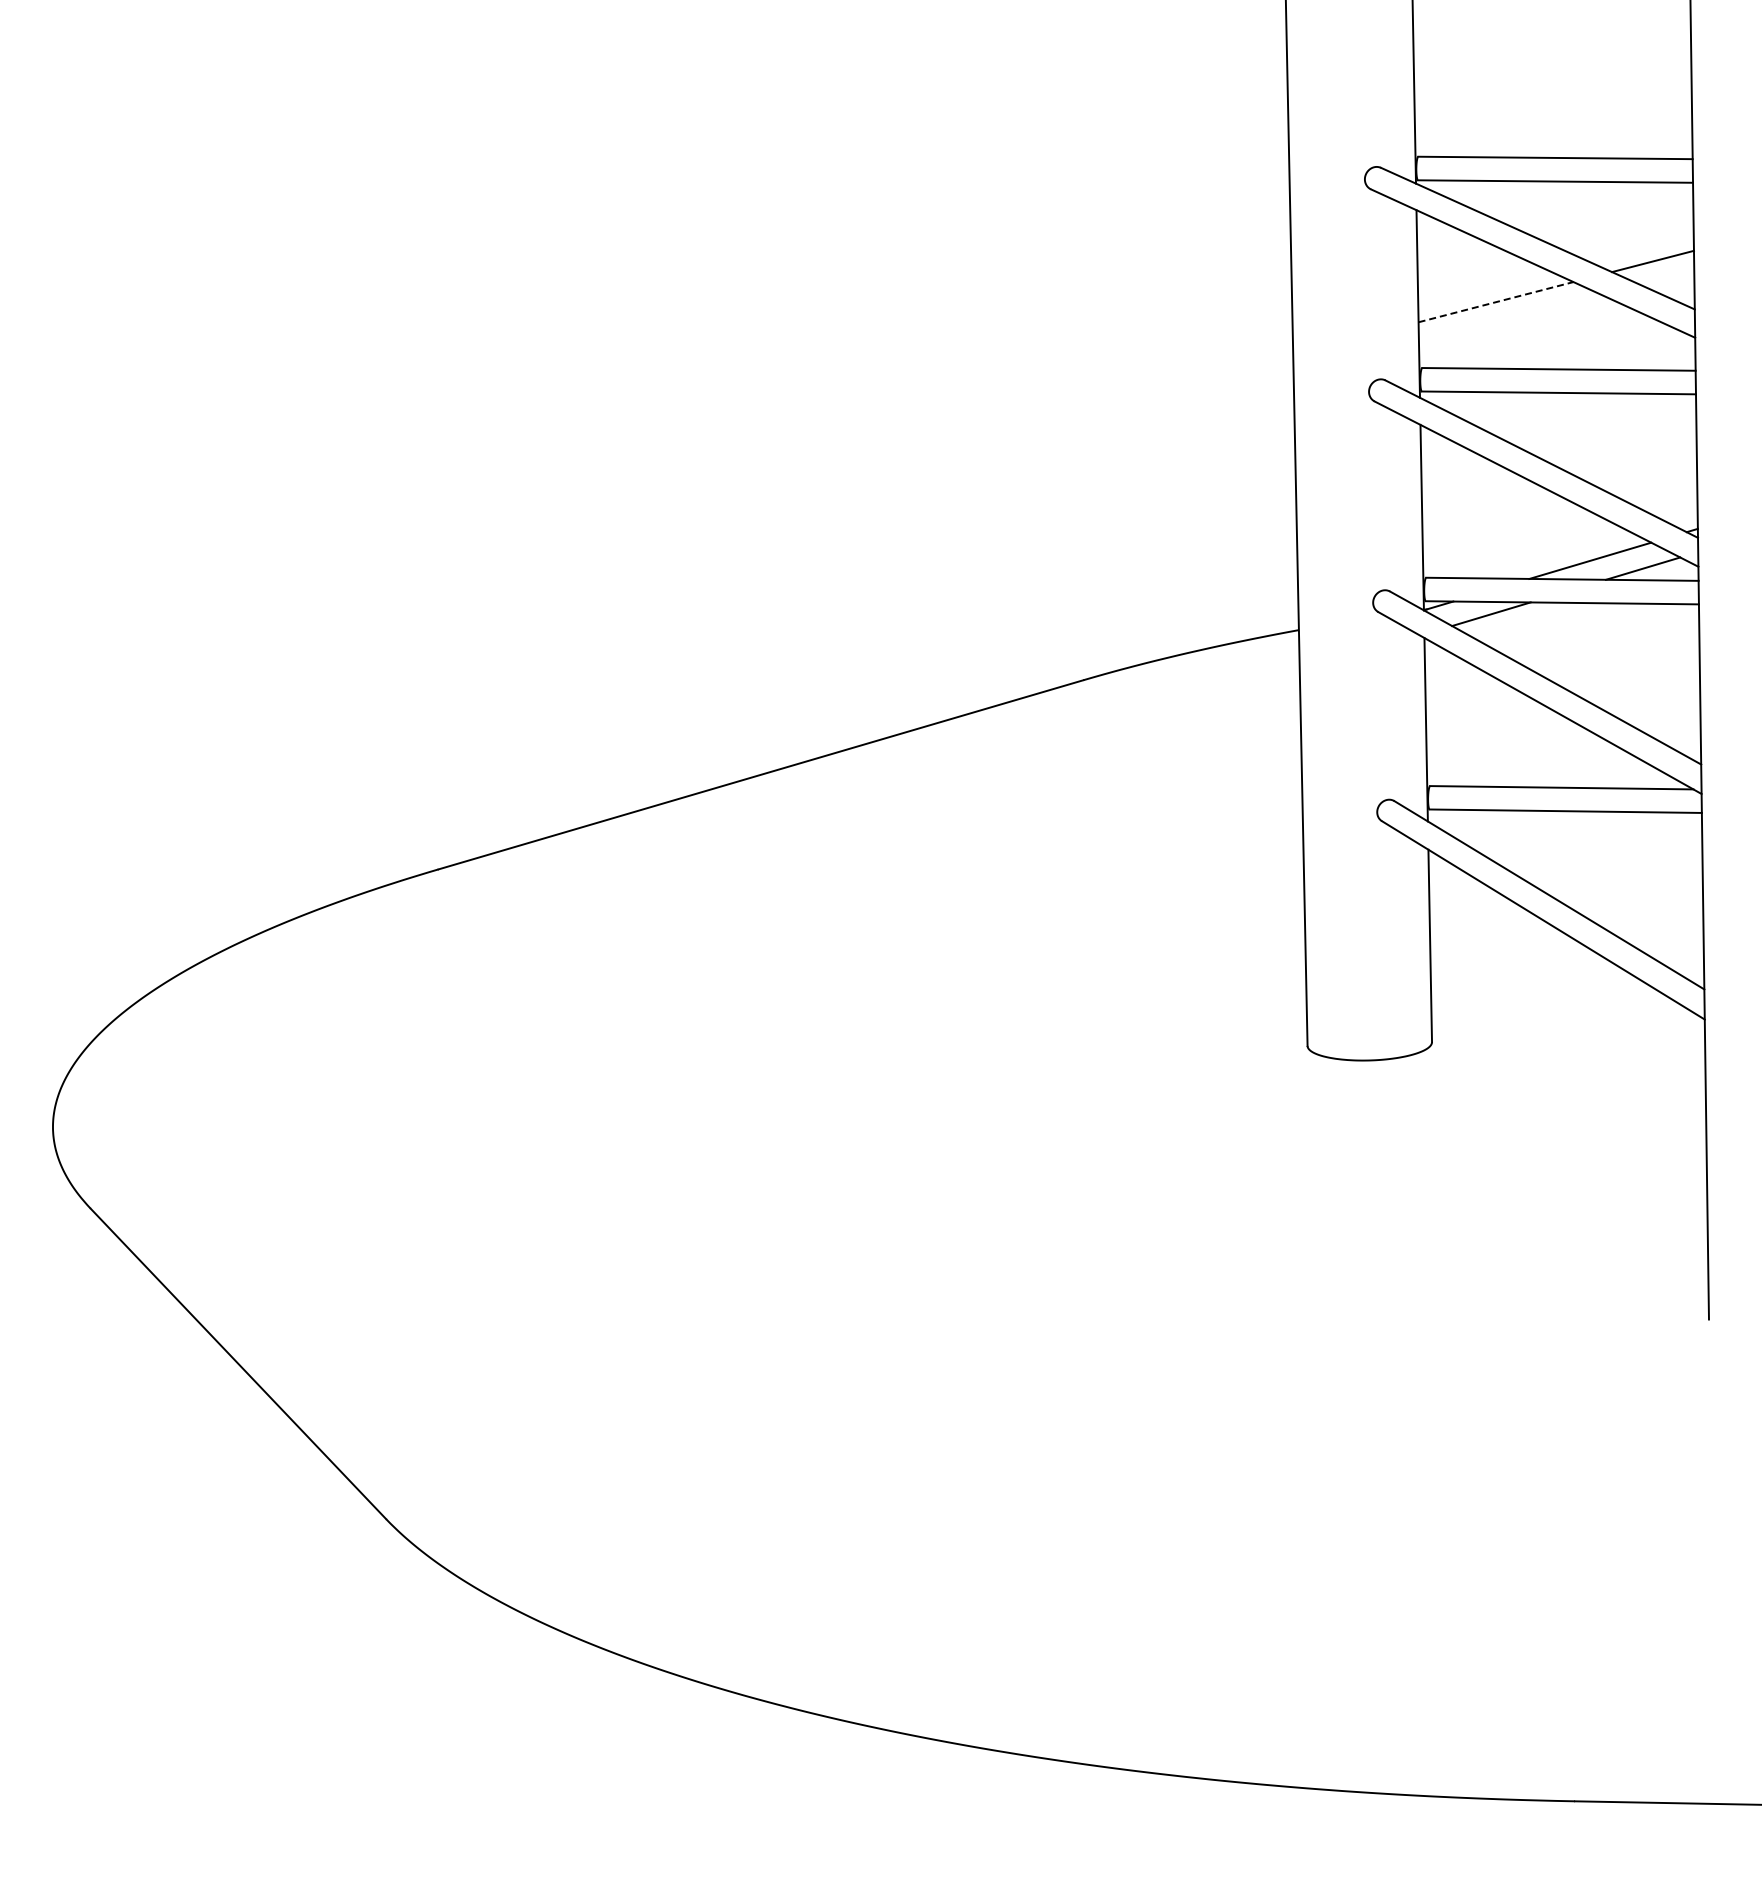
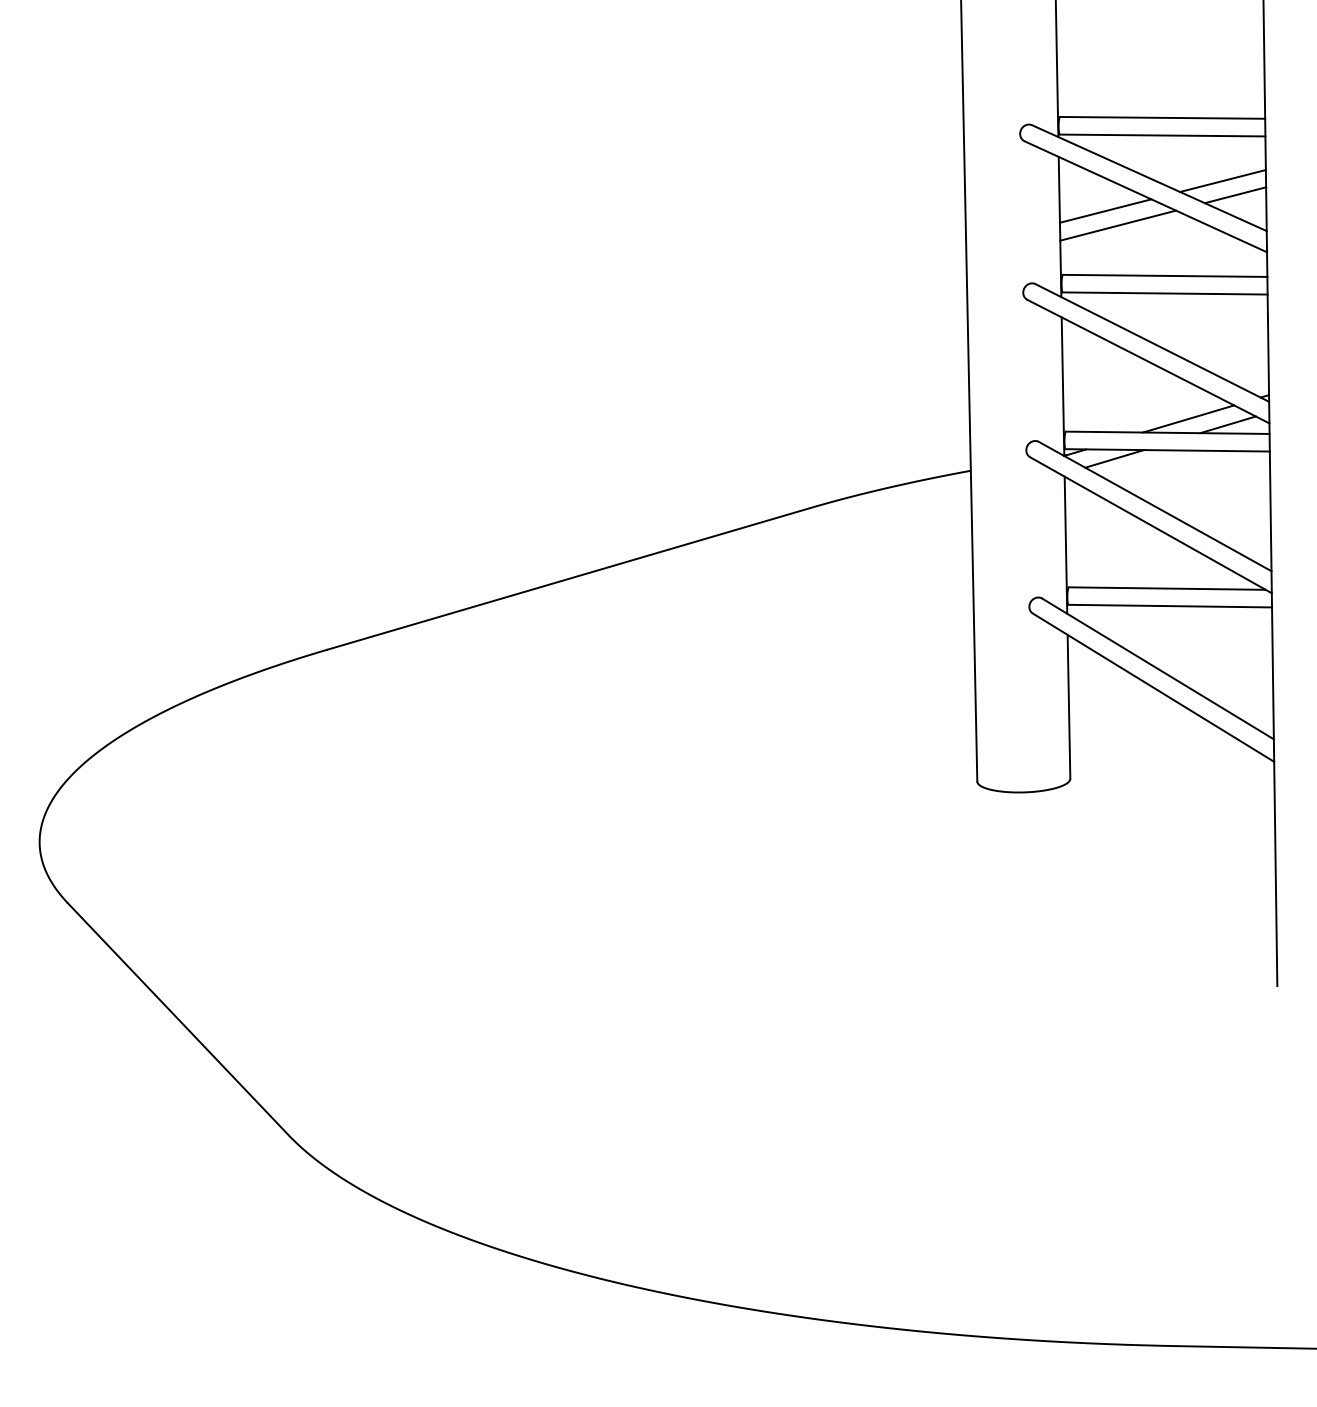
line: (1635, 242) -> (1222, 181), added
line: (1479, 282) -> (1105, 210), added
line: (1496, 302) -> (1118, 225), dashed -> solid

